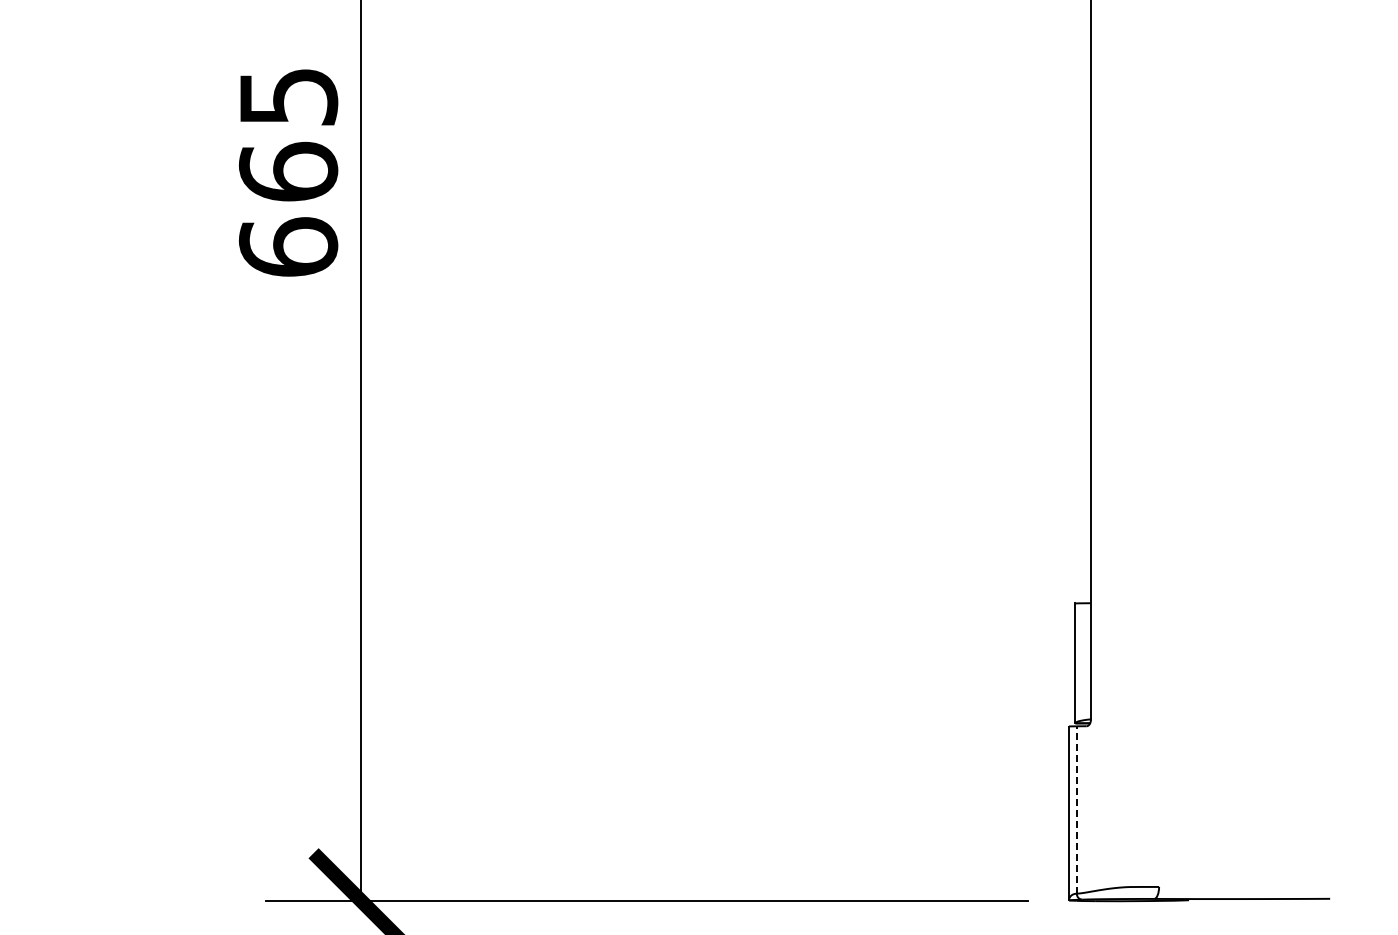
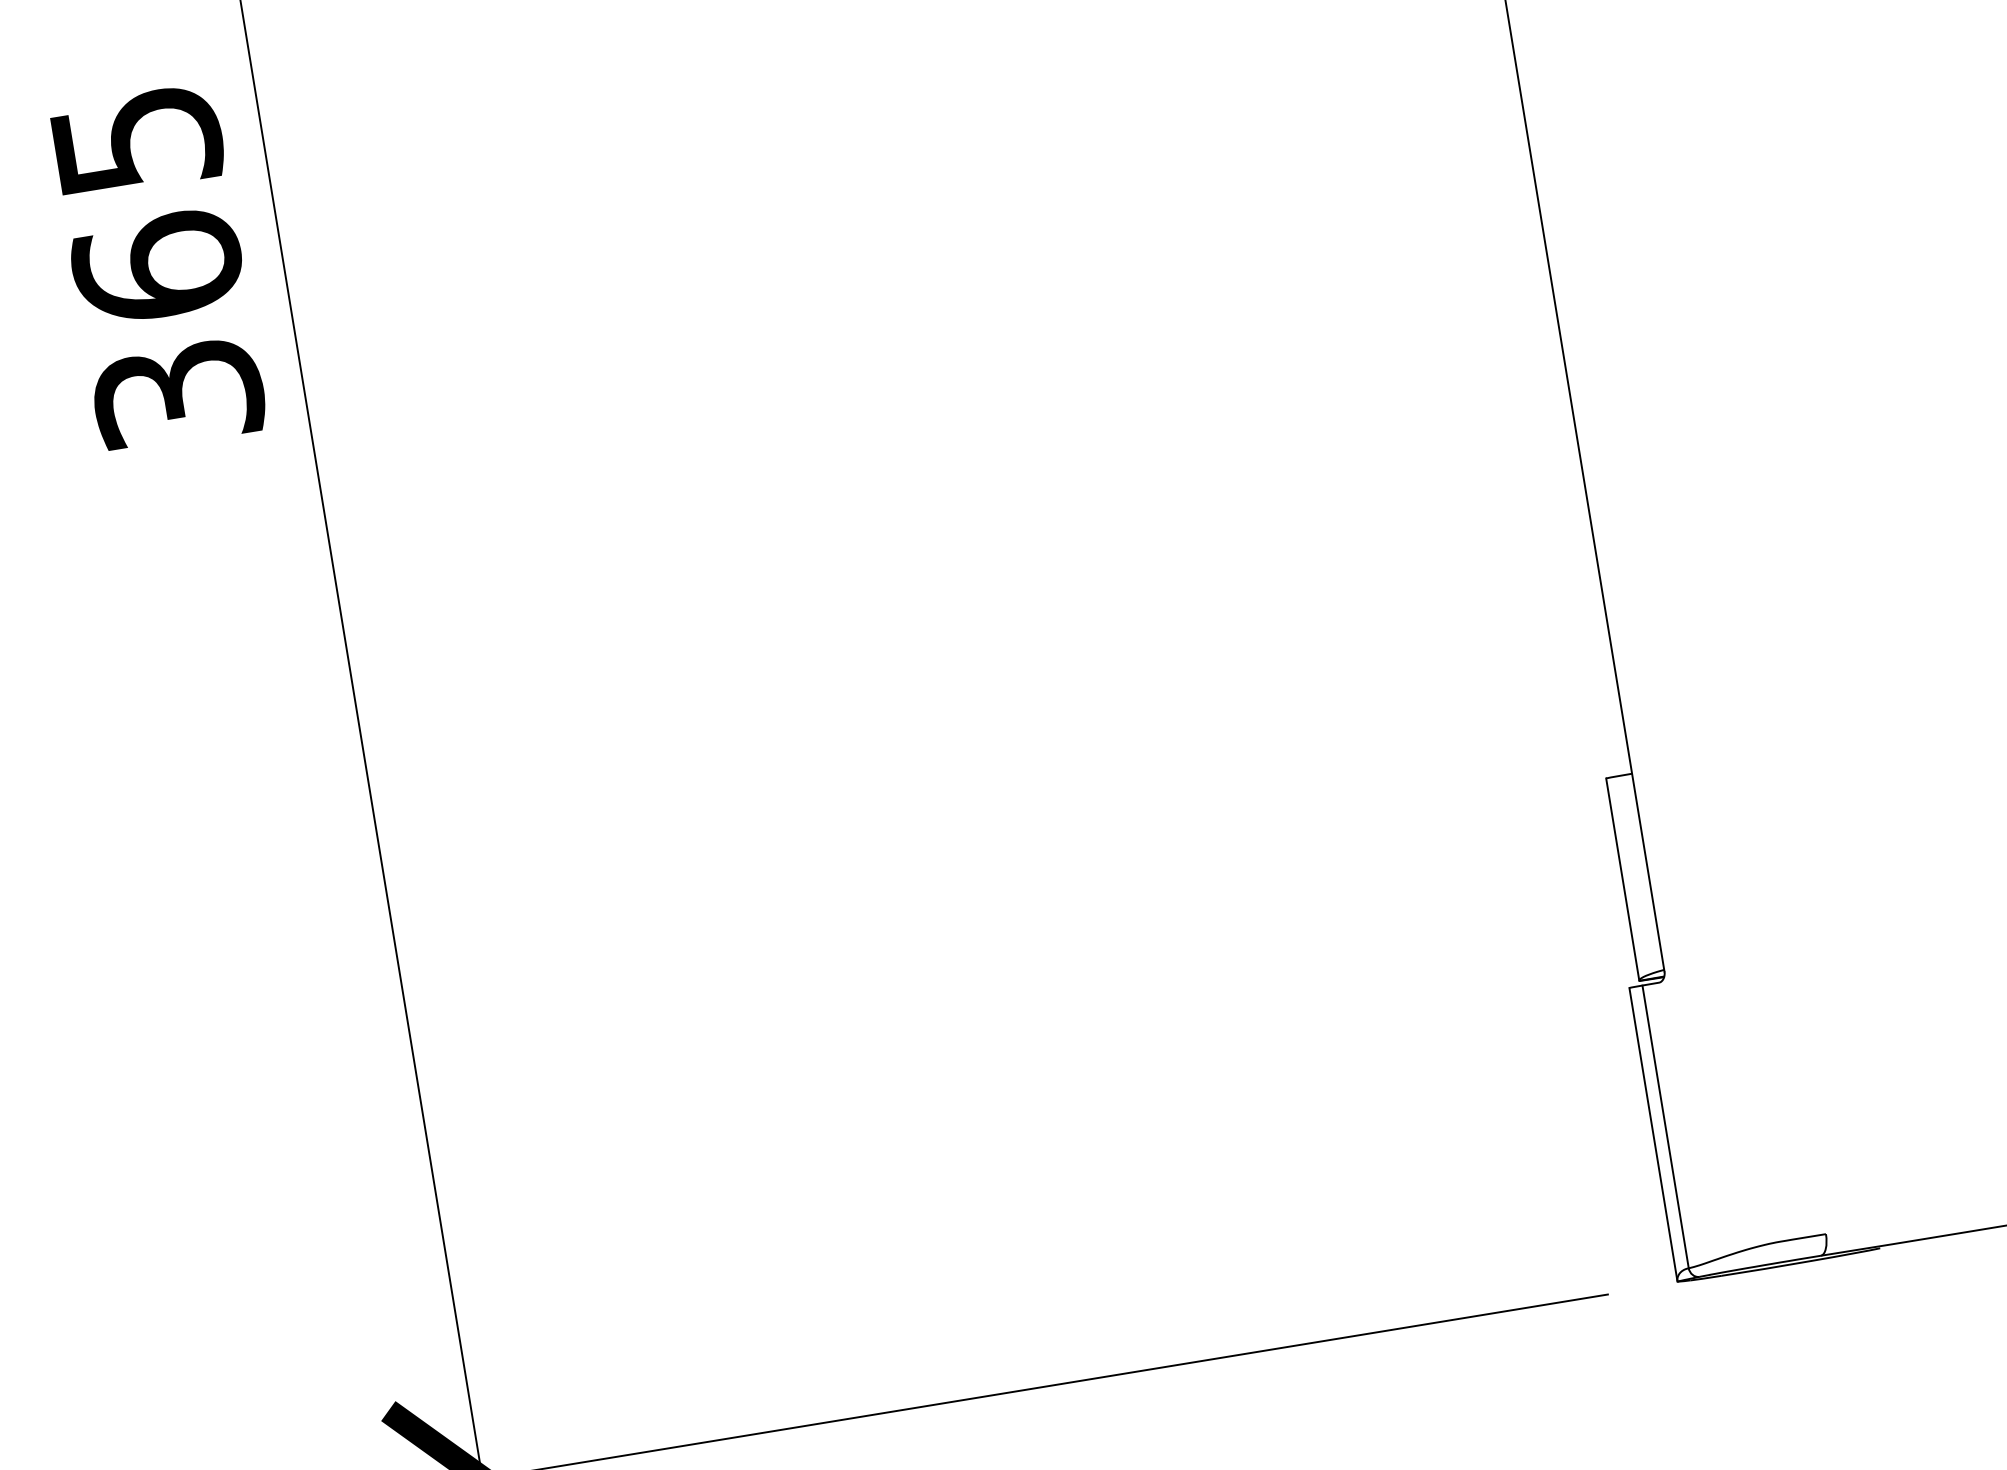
text: (288, 246) -> (178, 393), 665 -> 365
line: (1076, 810) -> (1665, 1127), dashed -> solid

